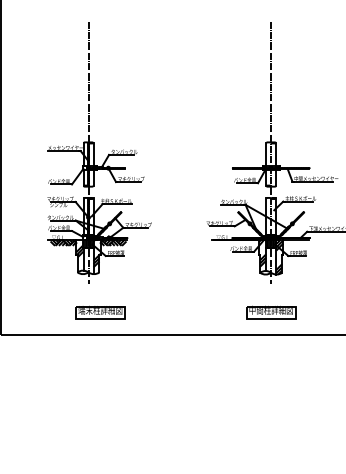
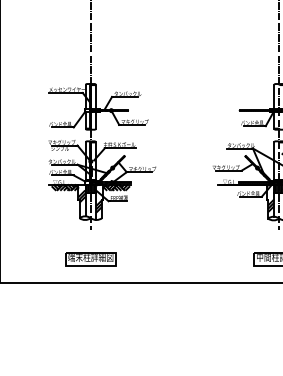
part: (100, 312) -> (90, 259), moved

